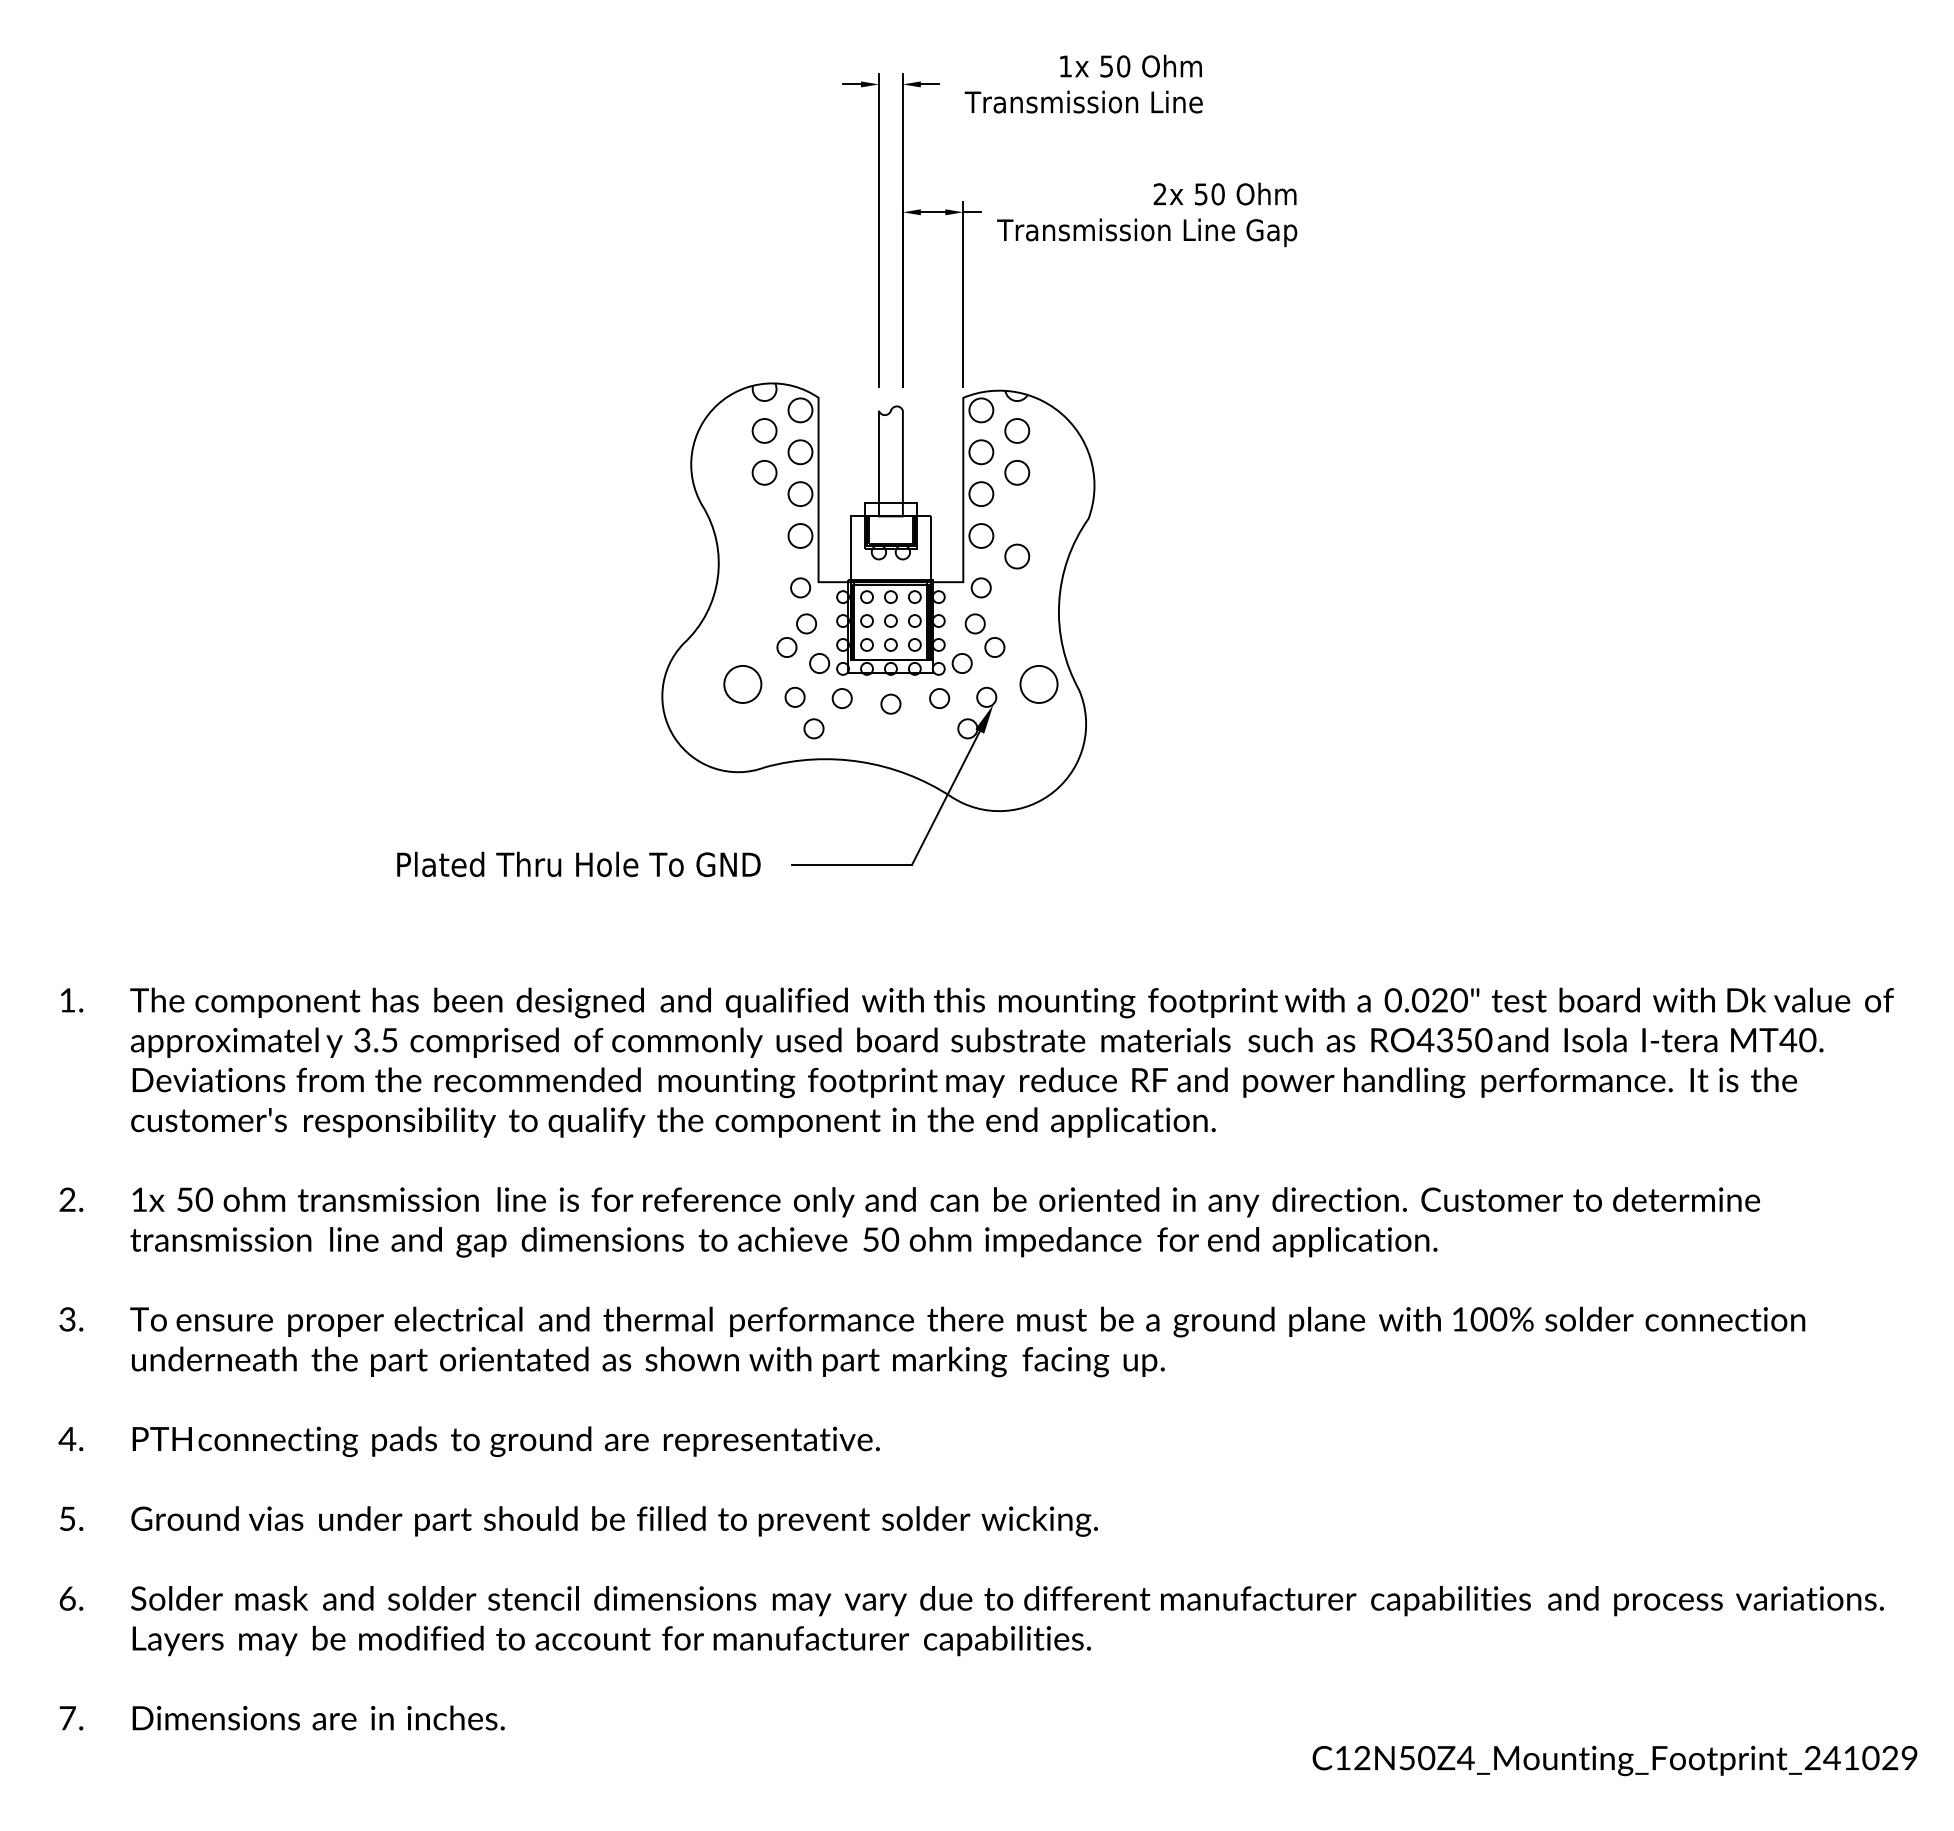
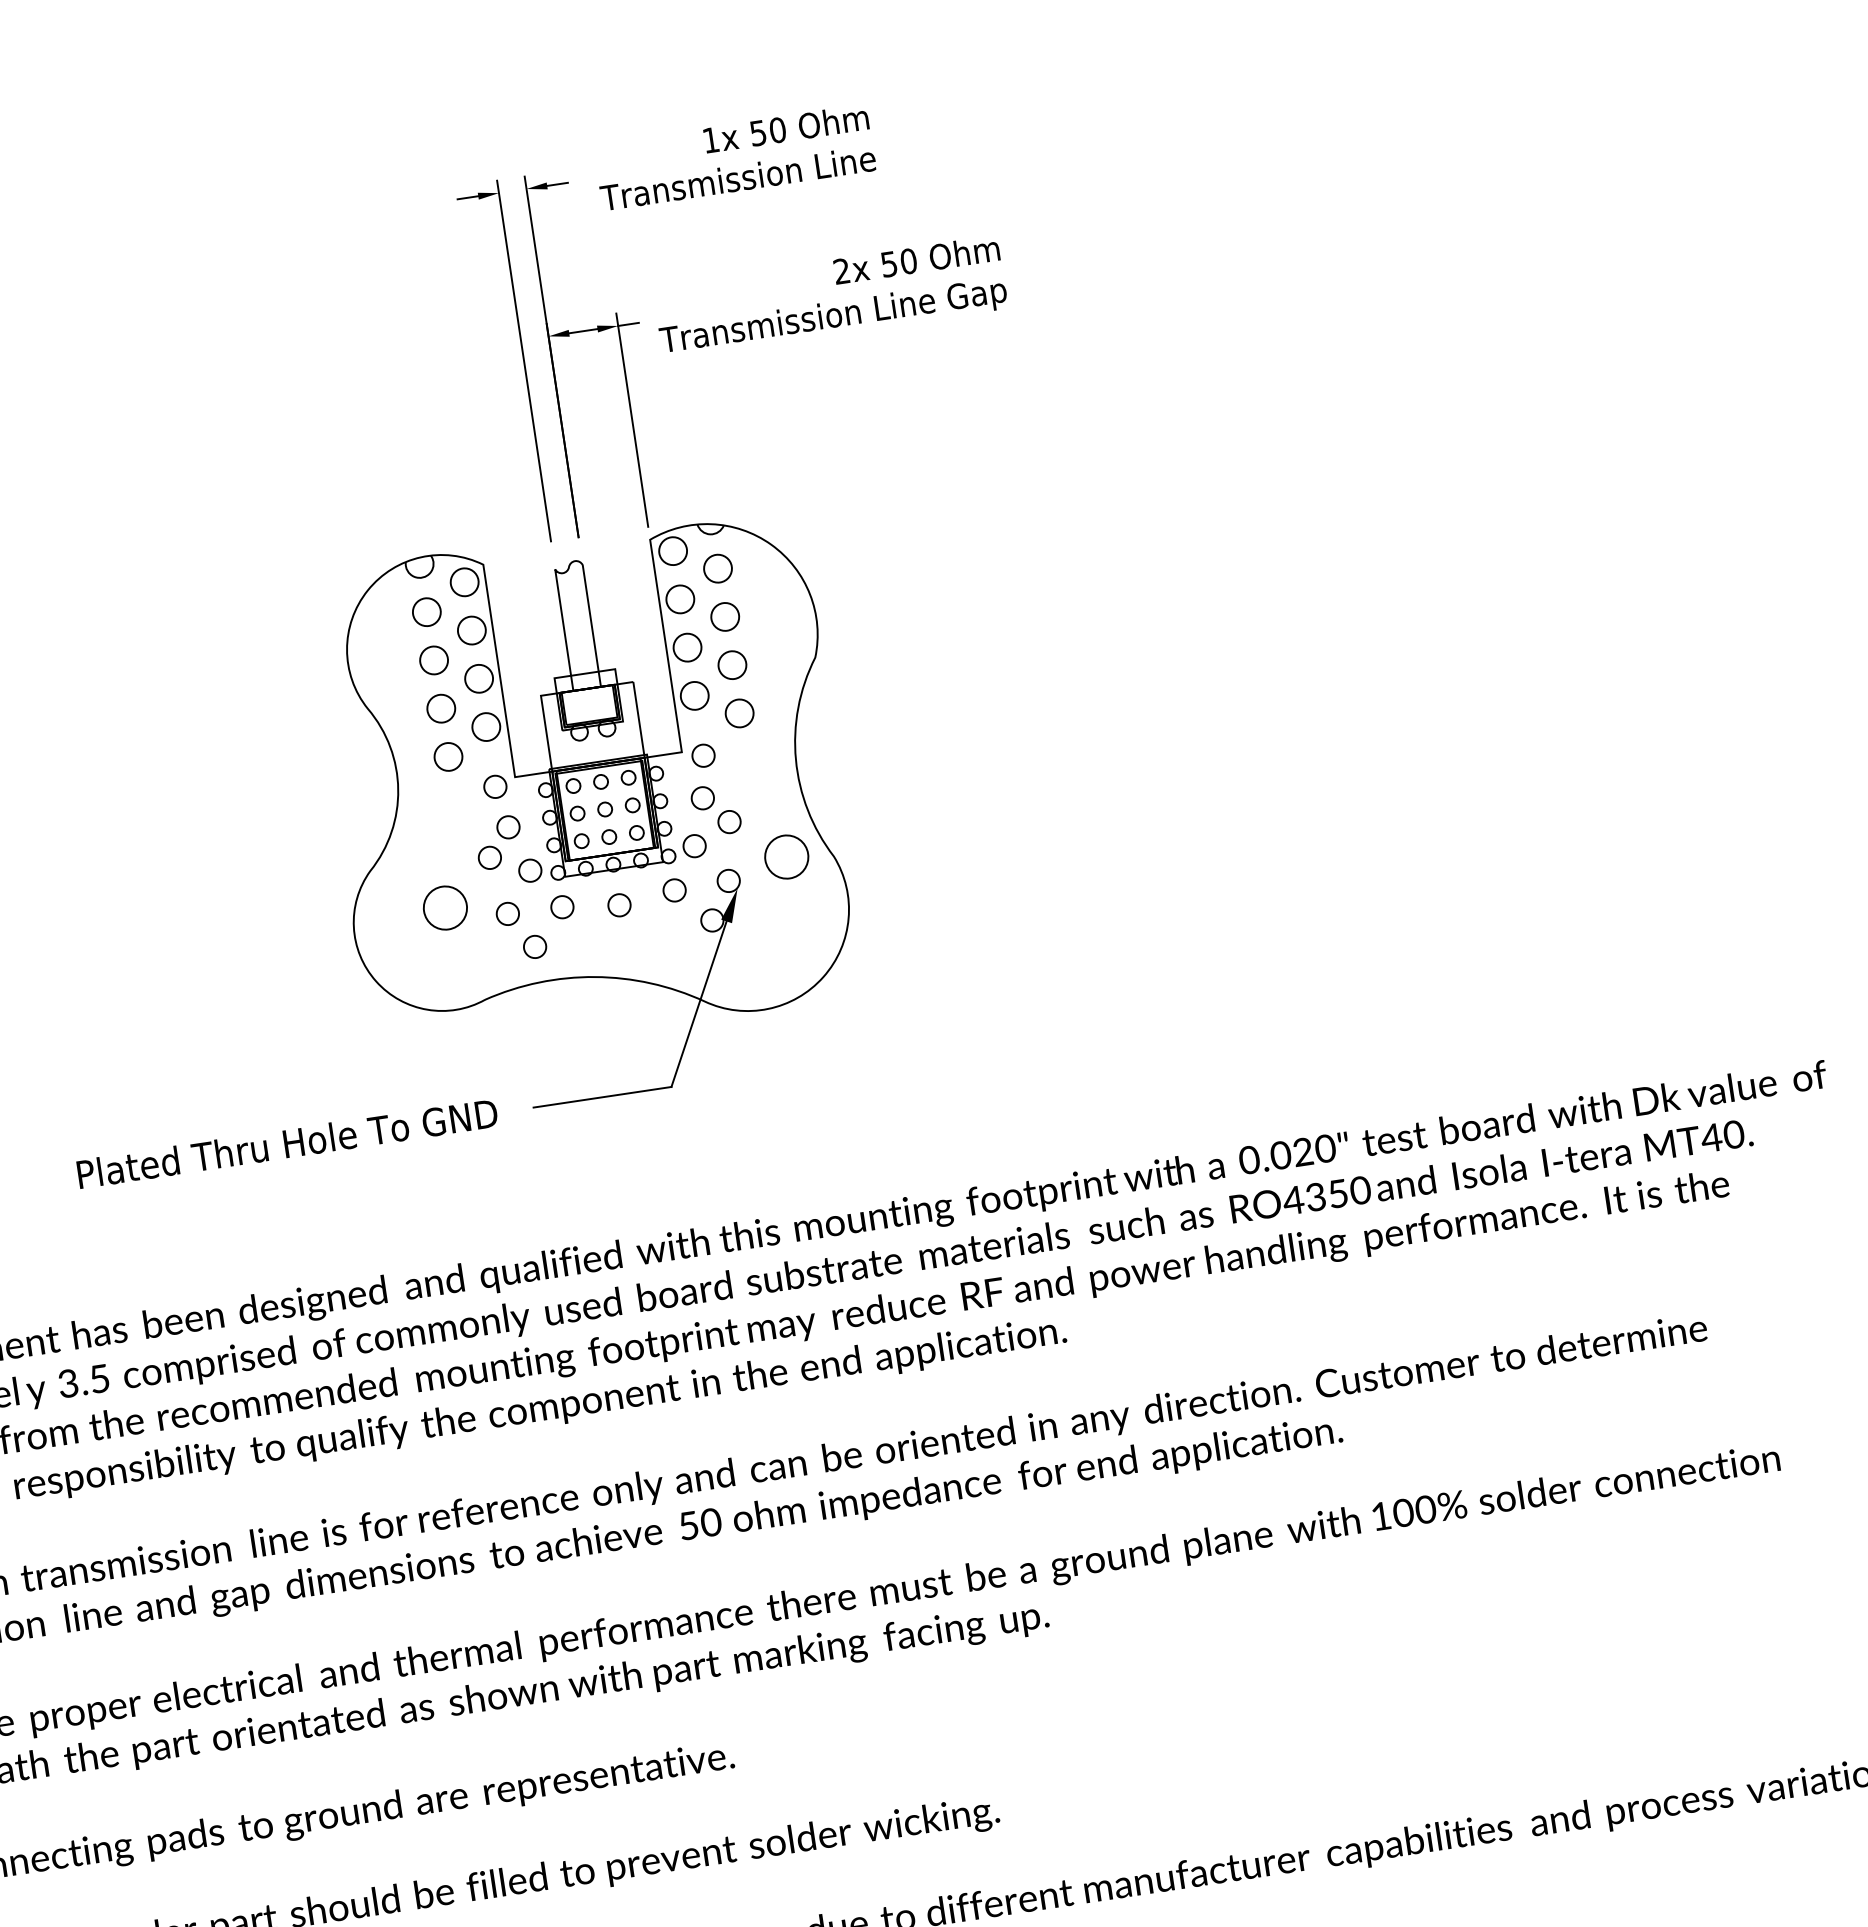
circle: (764, 514) -> (441, 708), added
circle: (1017, 514) -> (732, 664), added
circle: (764, 556) -> (448, 756), added

